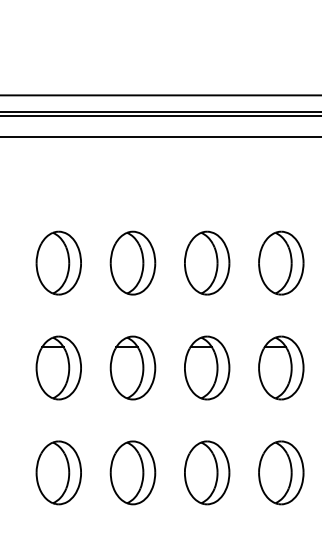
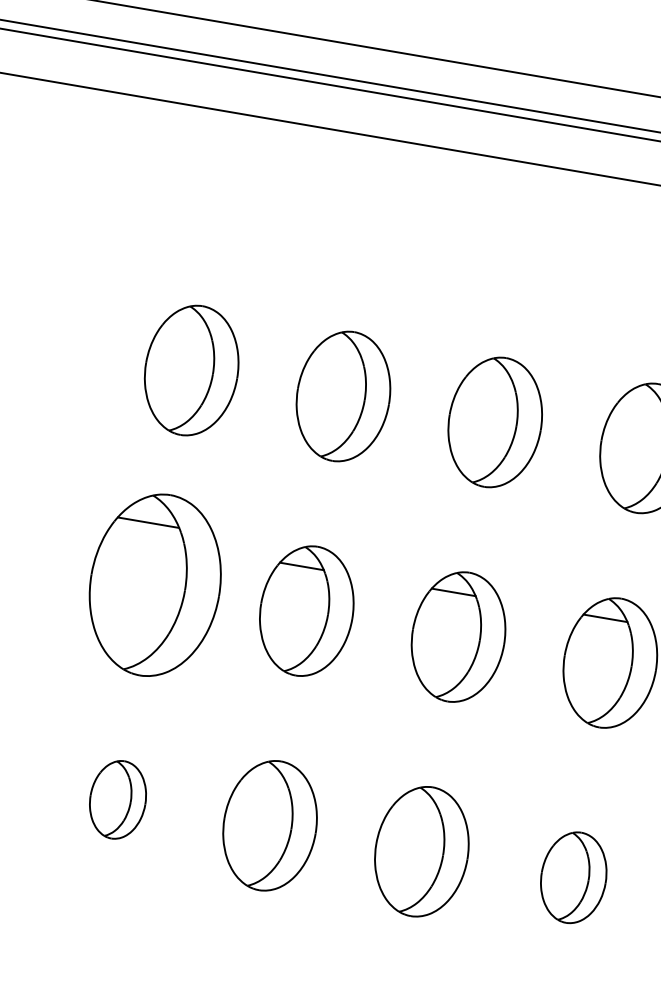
part: (58, 367) -> (154, 584), size x1.4
part: (58, 472) -> (117, 798), size x0.6
part: (281, 472) -> (574, 876), size x0.7

